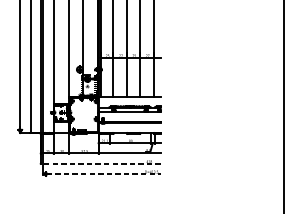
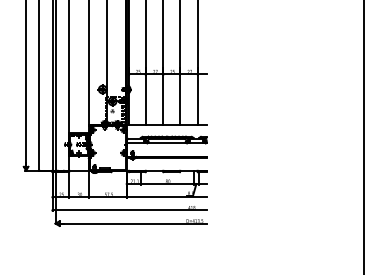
line: (100, 163) -> (129, 210), dashed -> solid
line: (103, 173) -> (133, 223), dashed -> solid

